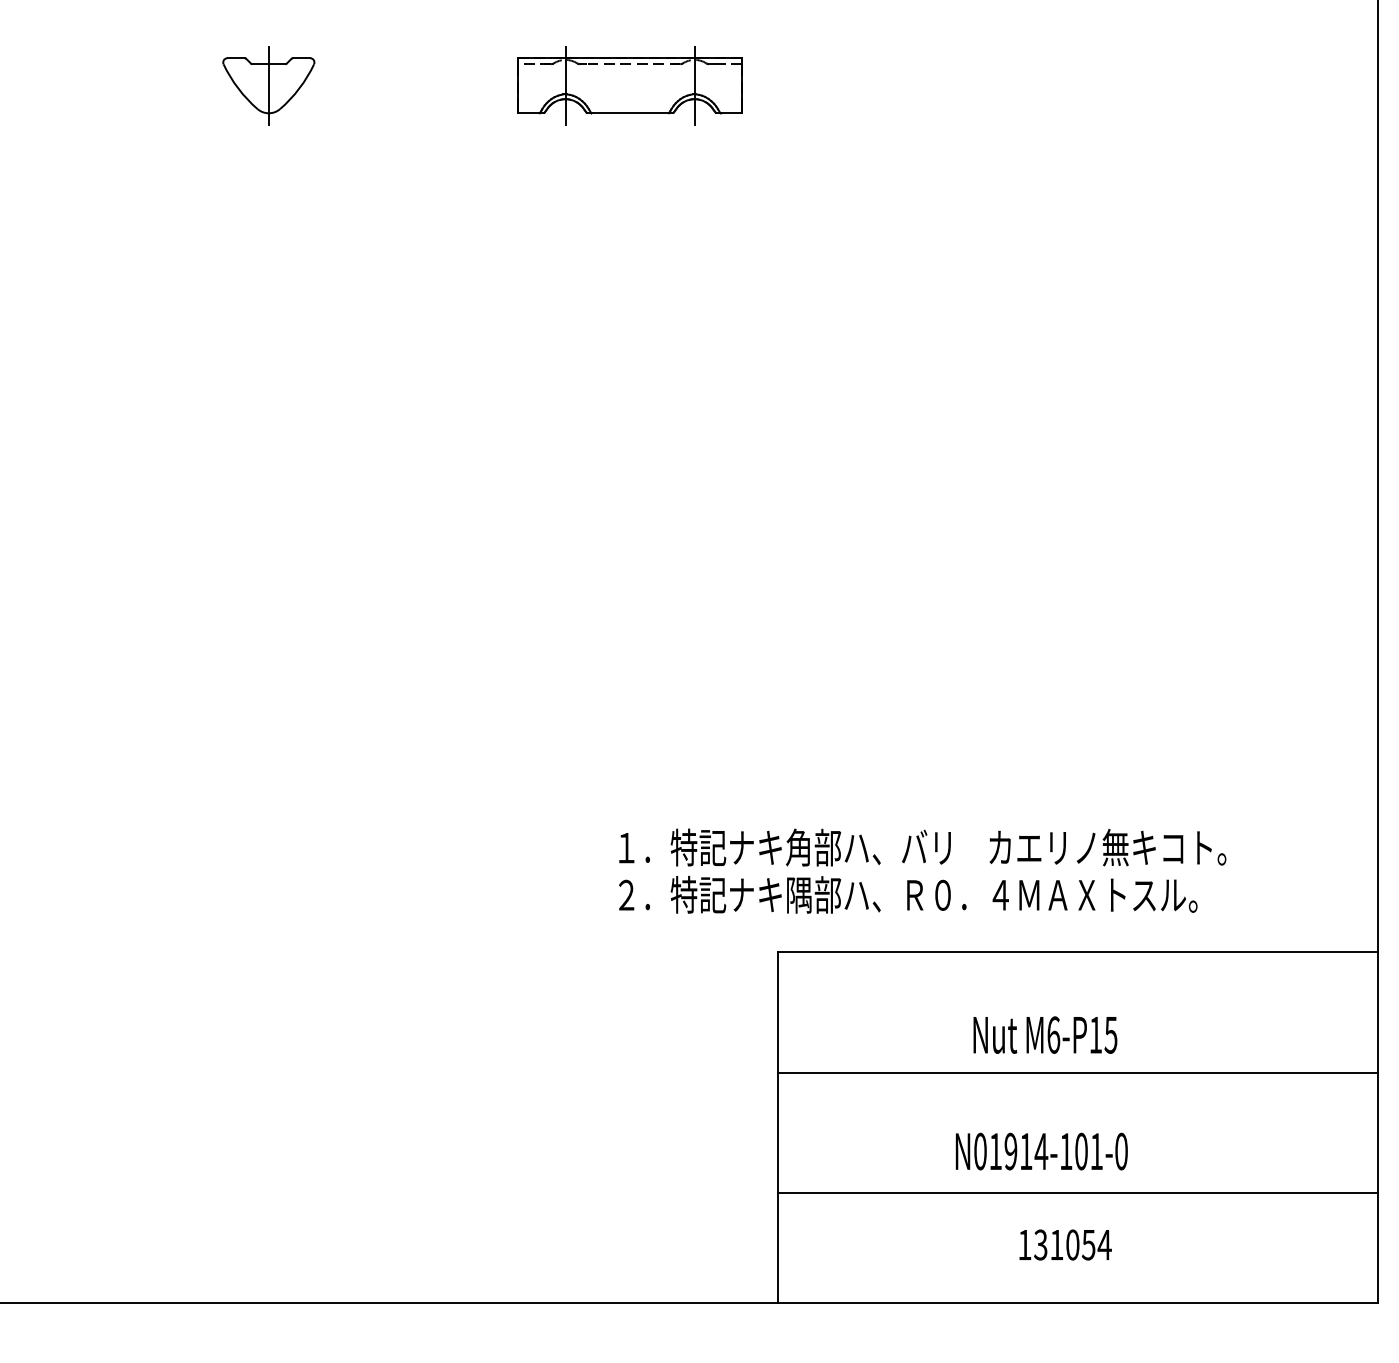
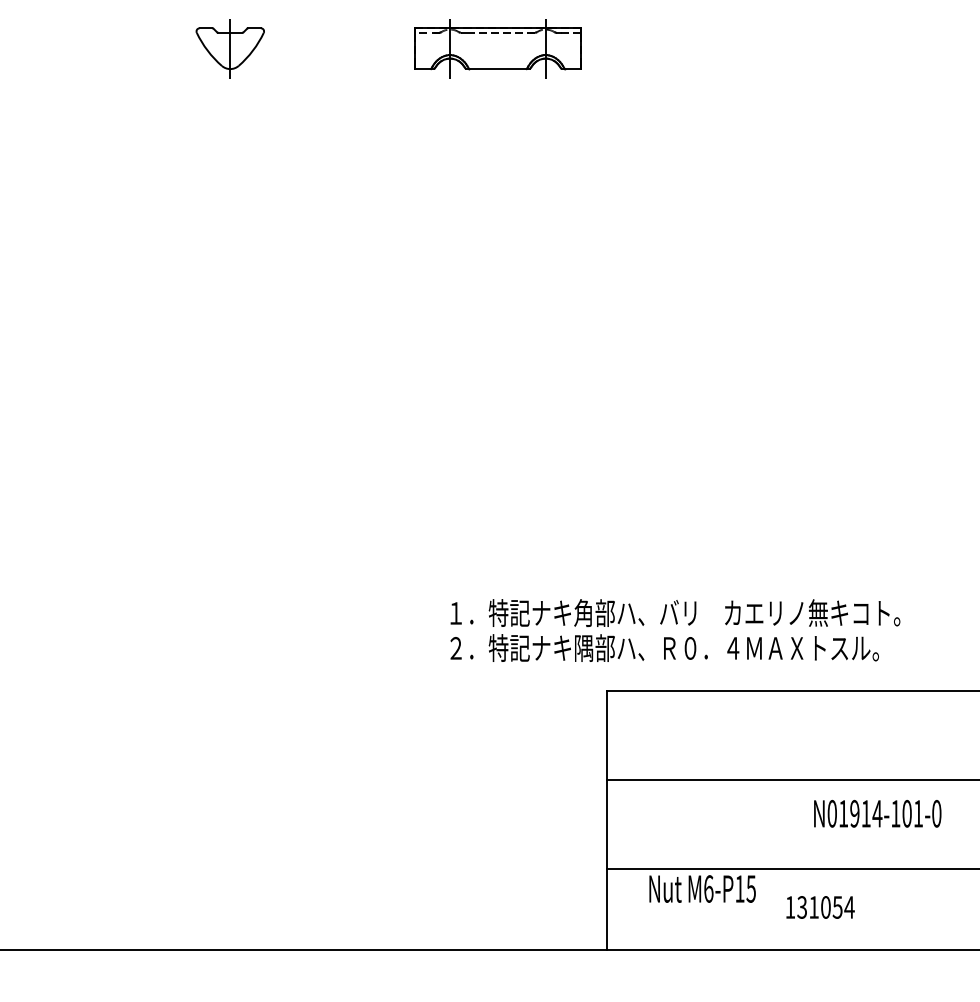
text: (922, 870) -> (675, 630), moved
text: (1045, 1034) -> (702, 888), moved
text: (1041, 1151) -> (877, 813), moved

